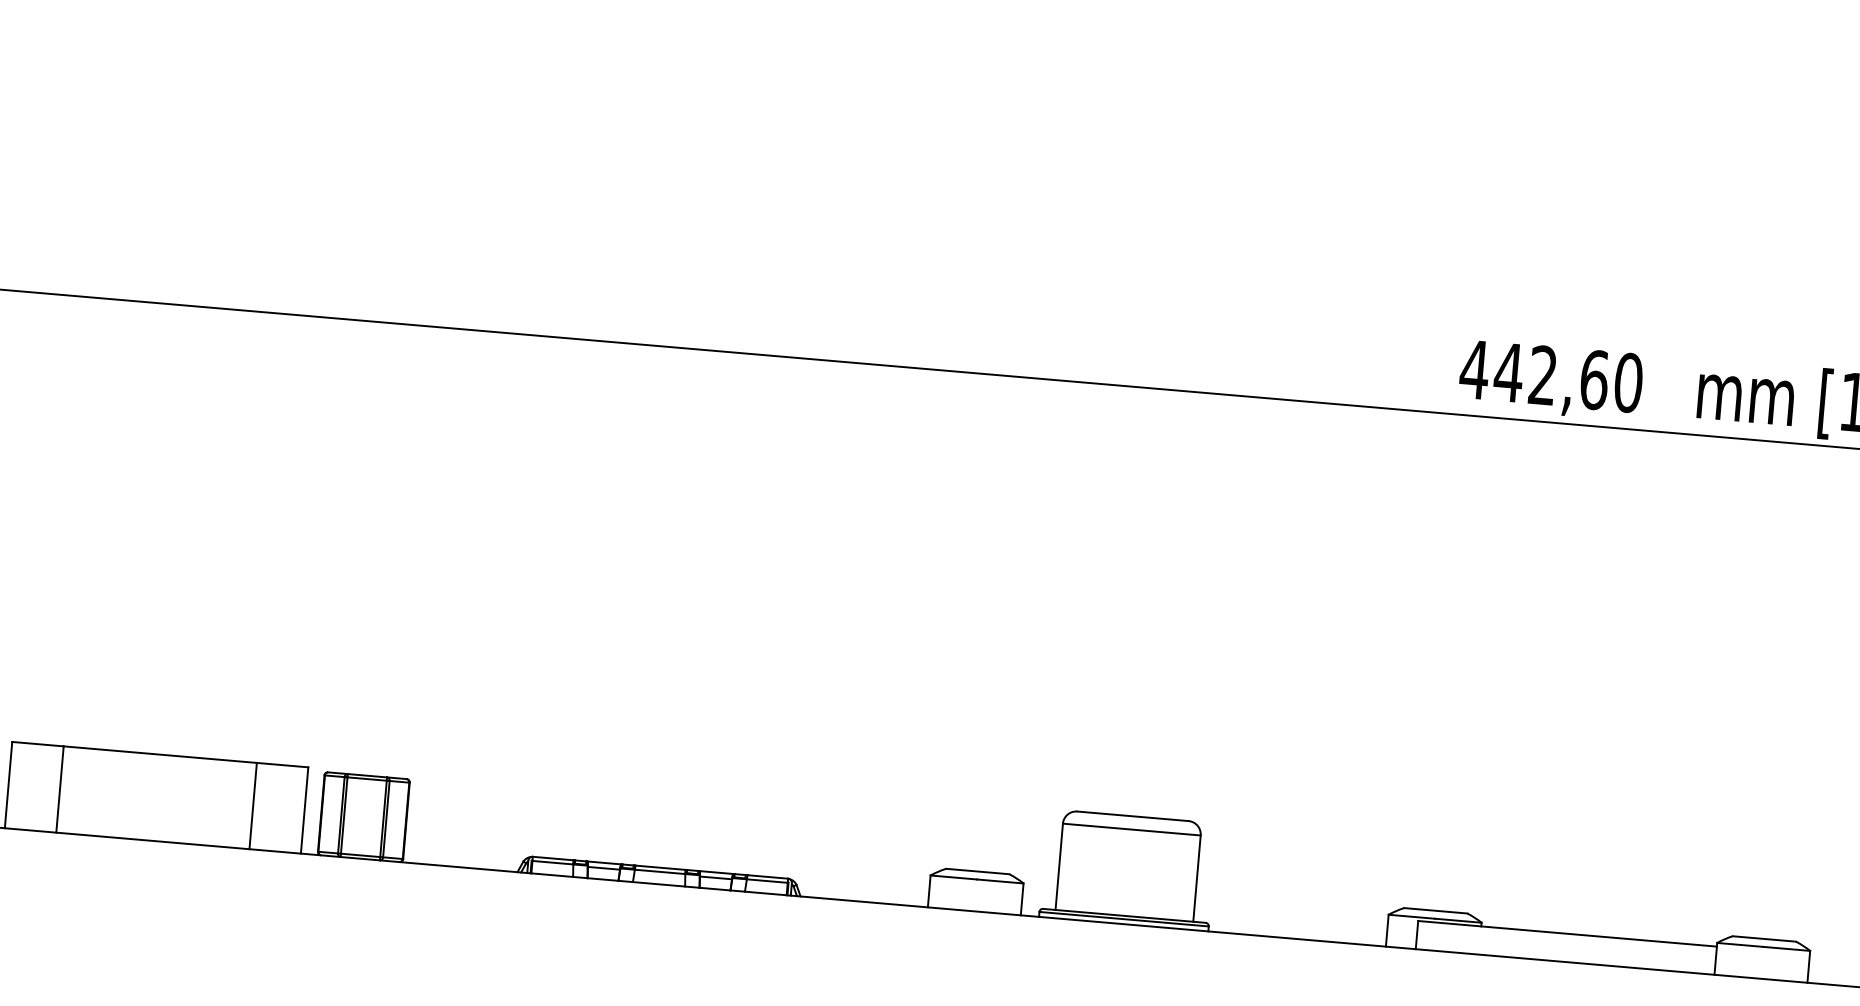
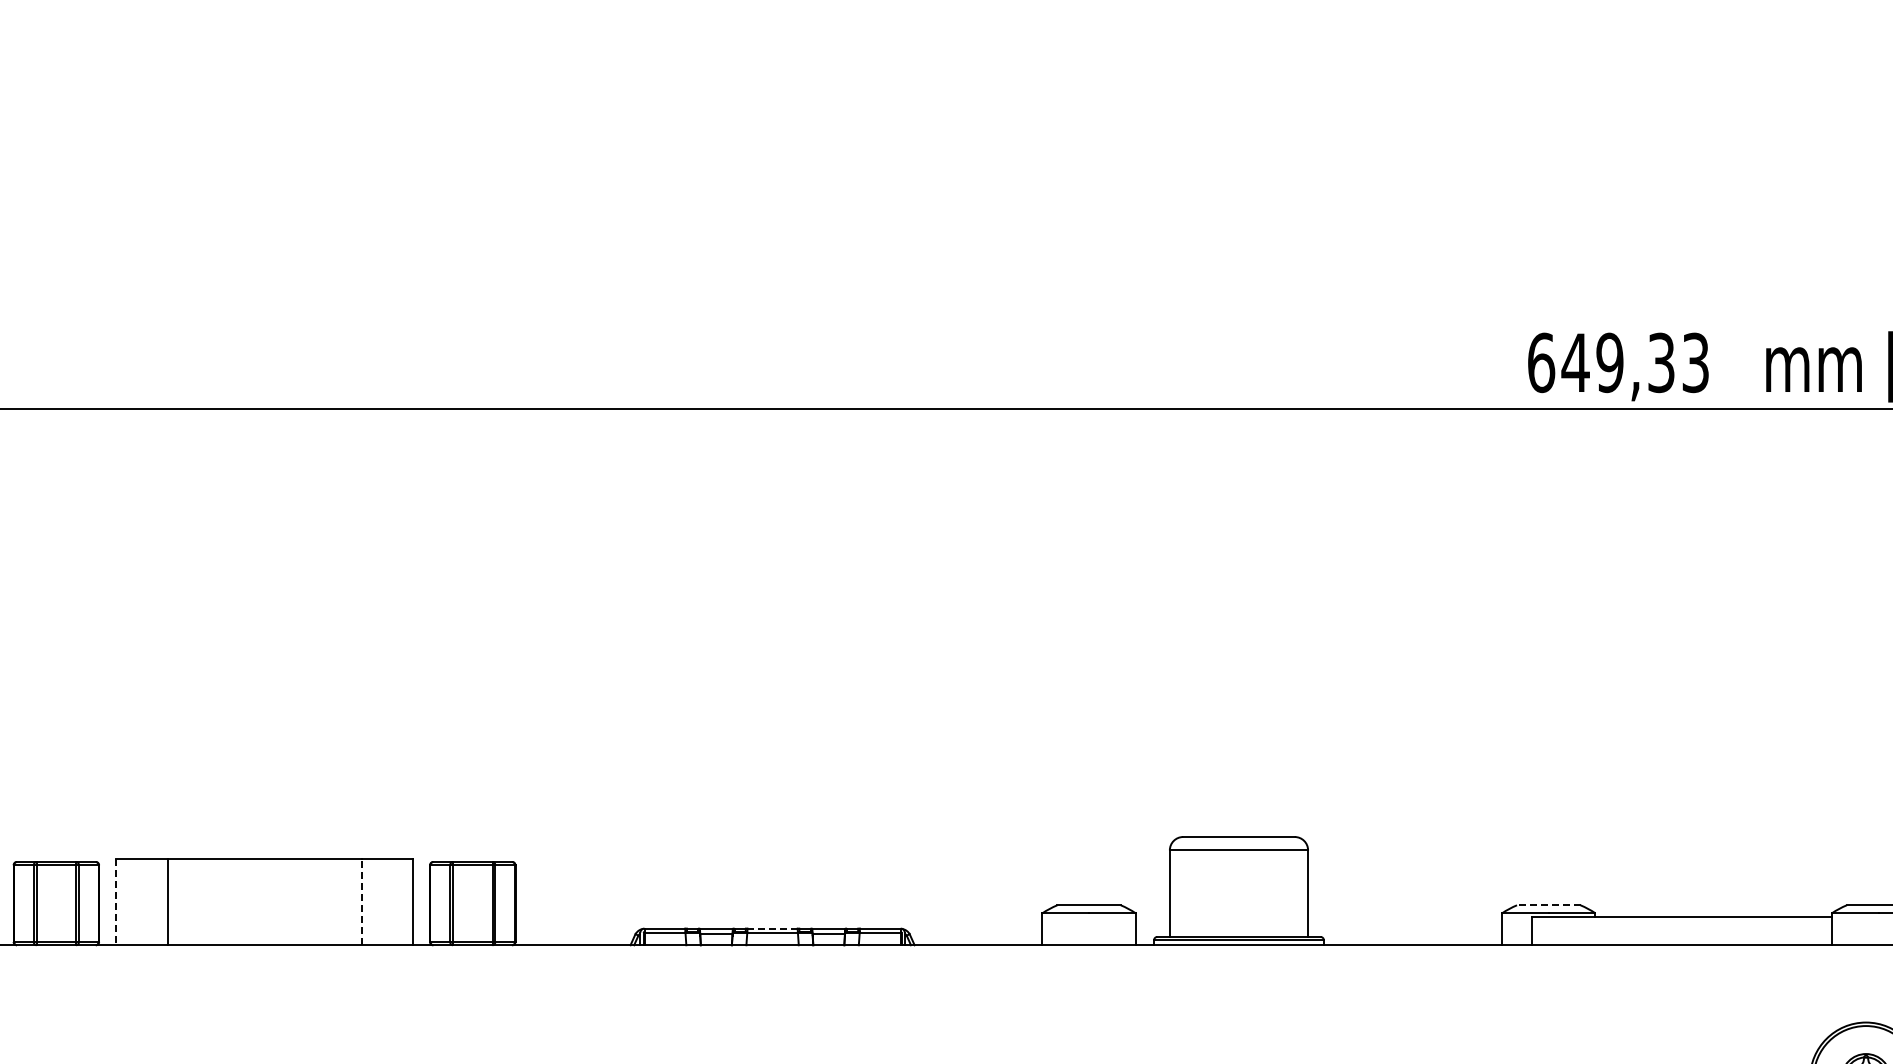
text: (1551, 375) -> (1618, 362), 442,60 -> 649,33
line: (8, 785) -> (116, 902), solid -> dashed
line: (253, 805) -> (361, 901), solid -> dashed
line: (660, 867) -> (772, 928), solid -> dashed
line: (1435, 910) -> (1548, 905), solid -> dashed

